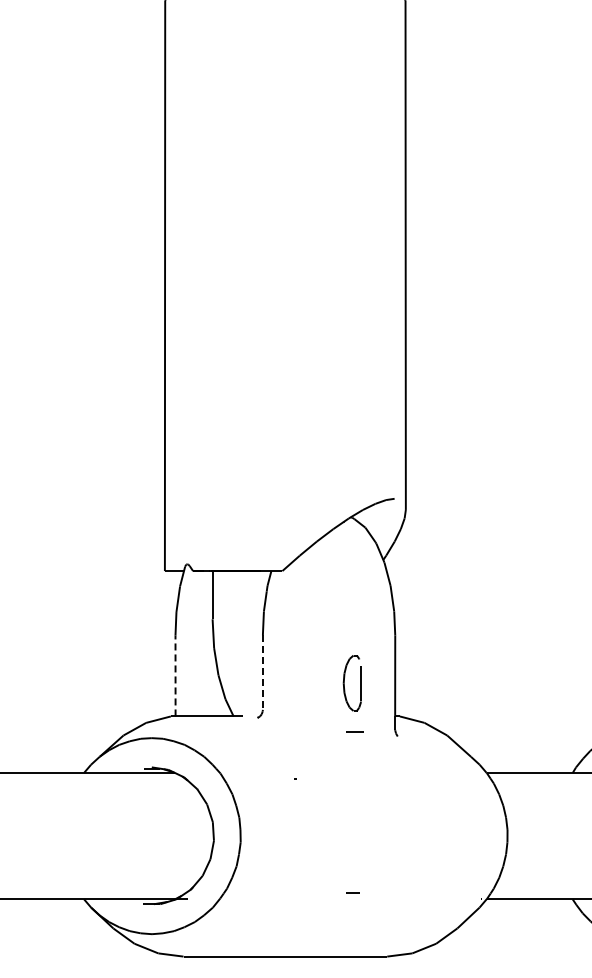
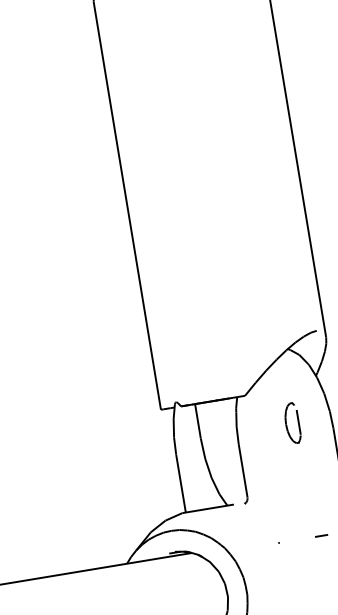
line: (262, 673) -> (242, 471), dashed -> solid
line: (175, 675) -> (180, 483), dashed -> solid
part: (344, 683) -> (286, 424), moved
line: (354, 731) -> (321, 535), moved

